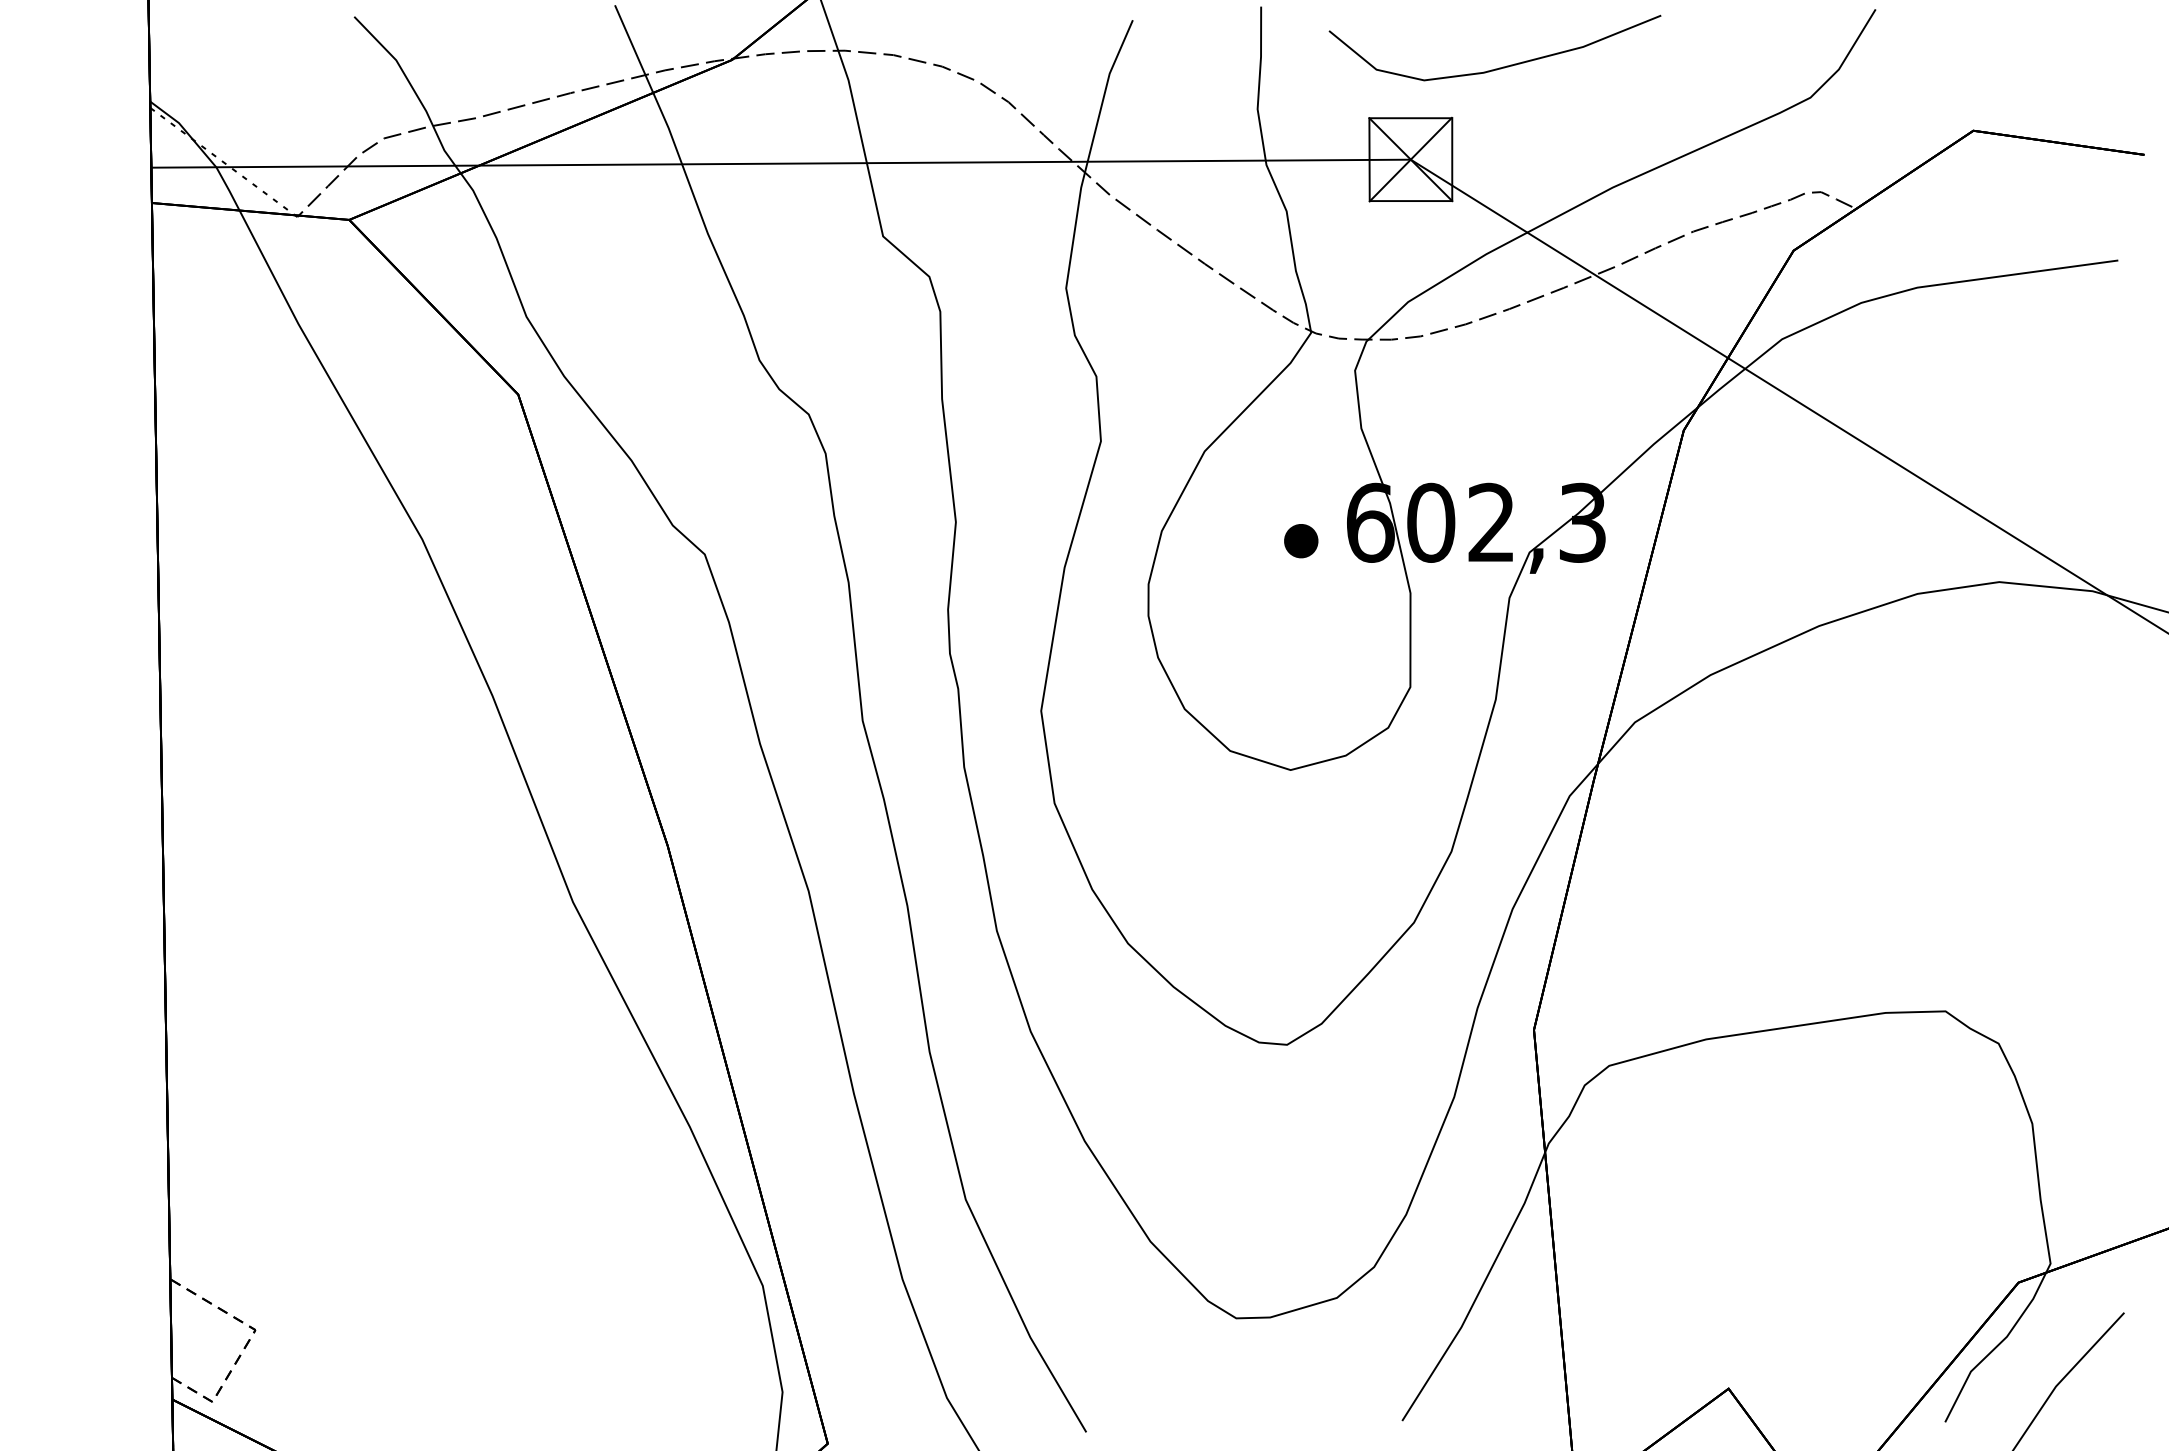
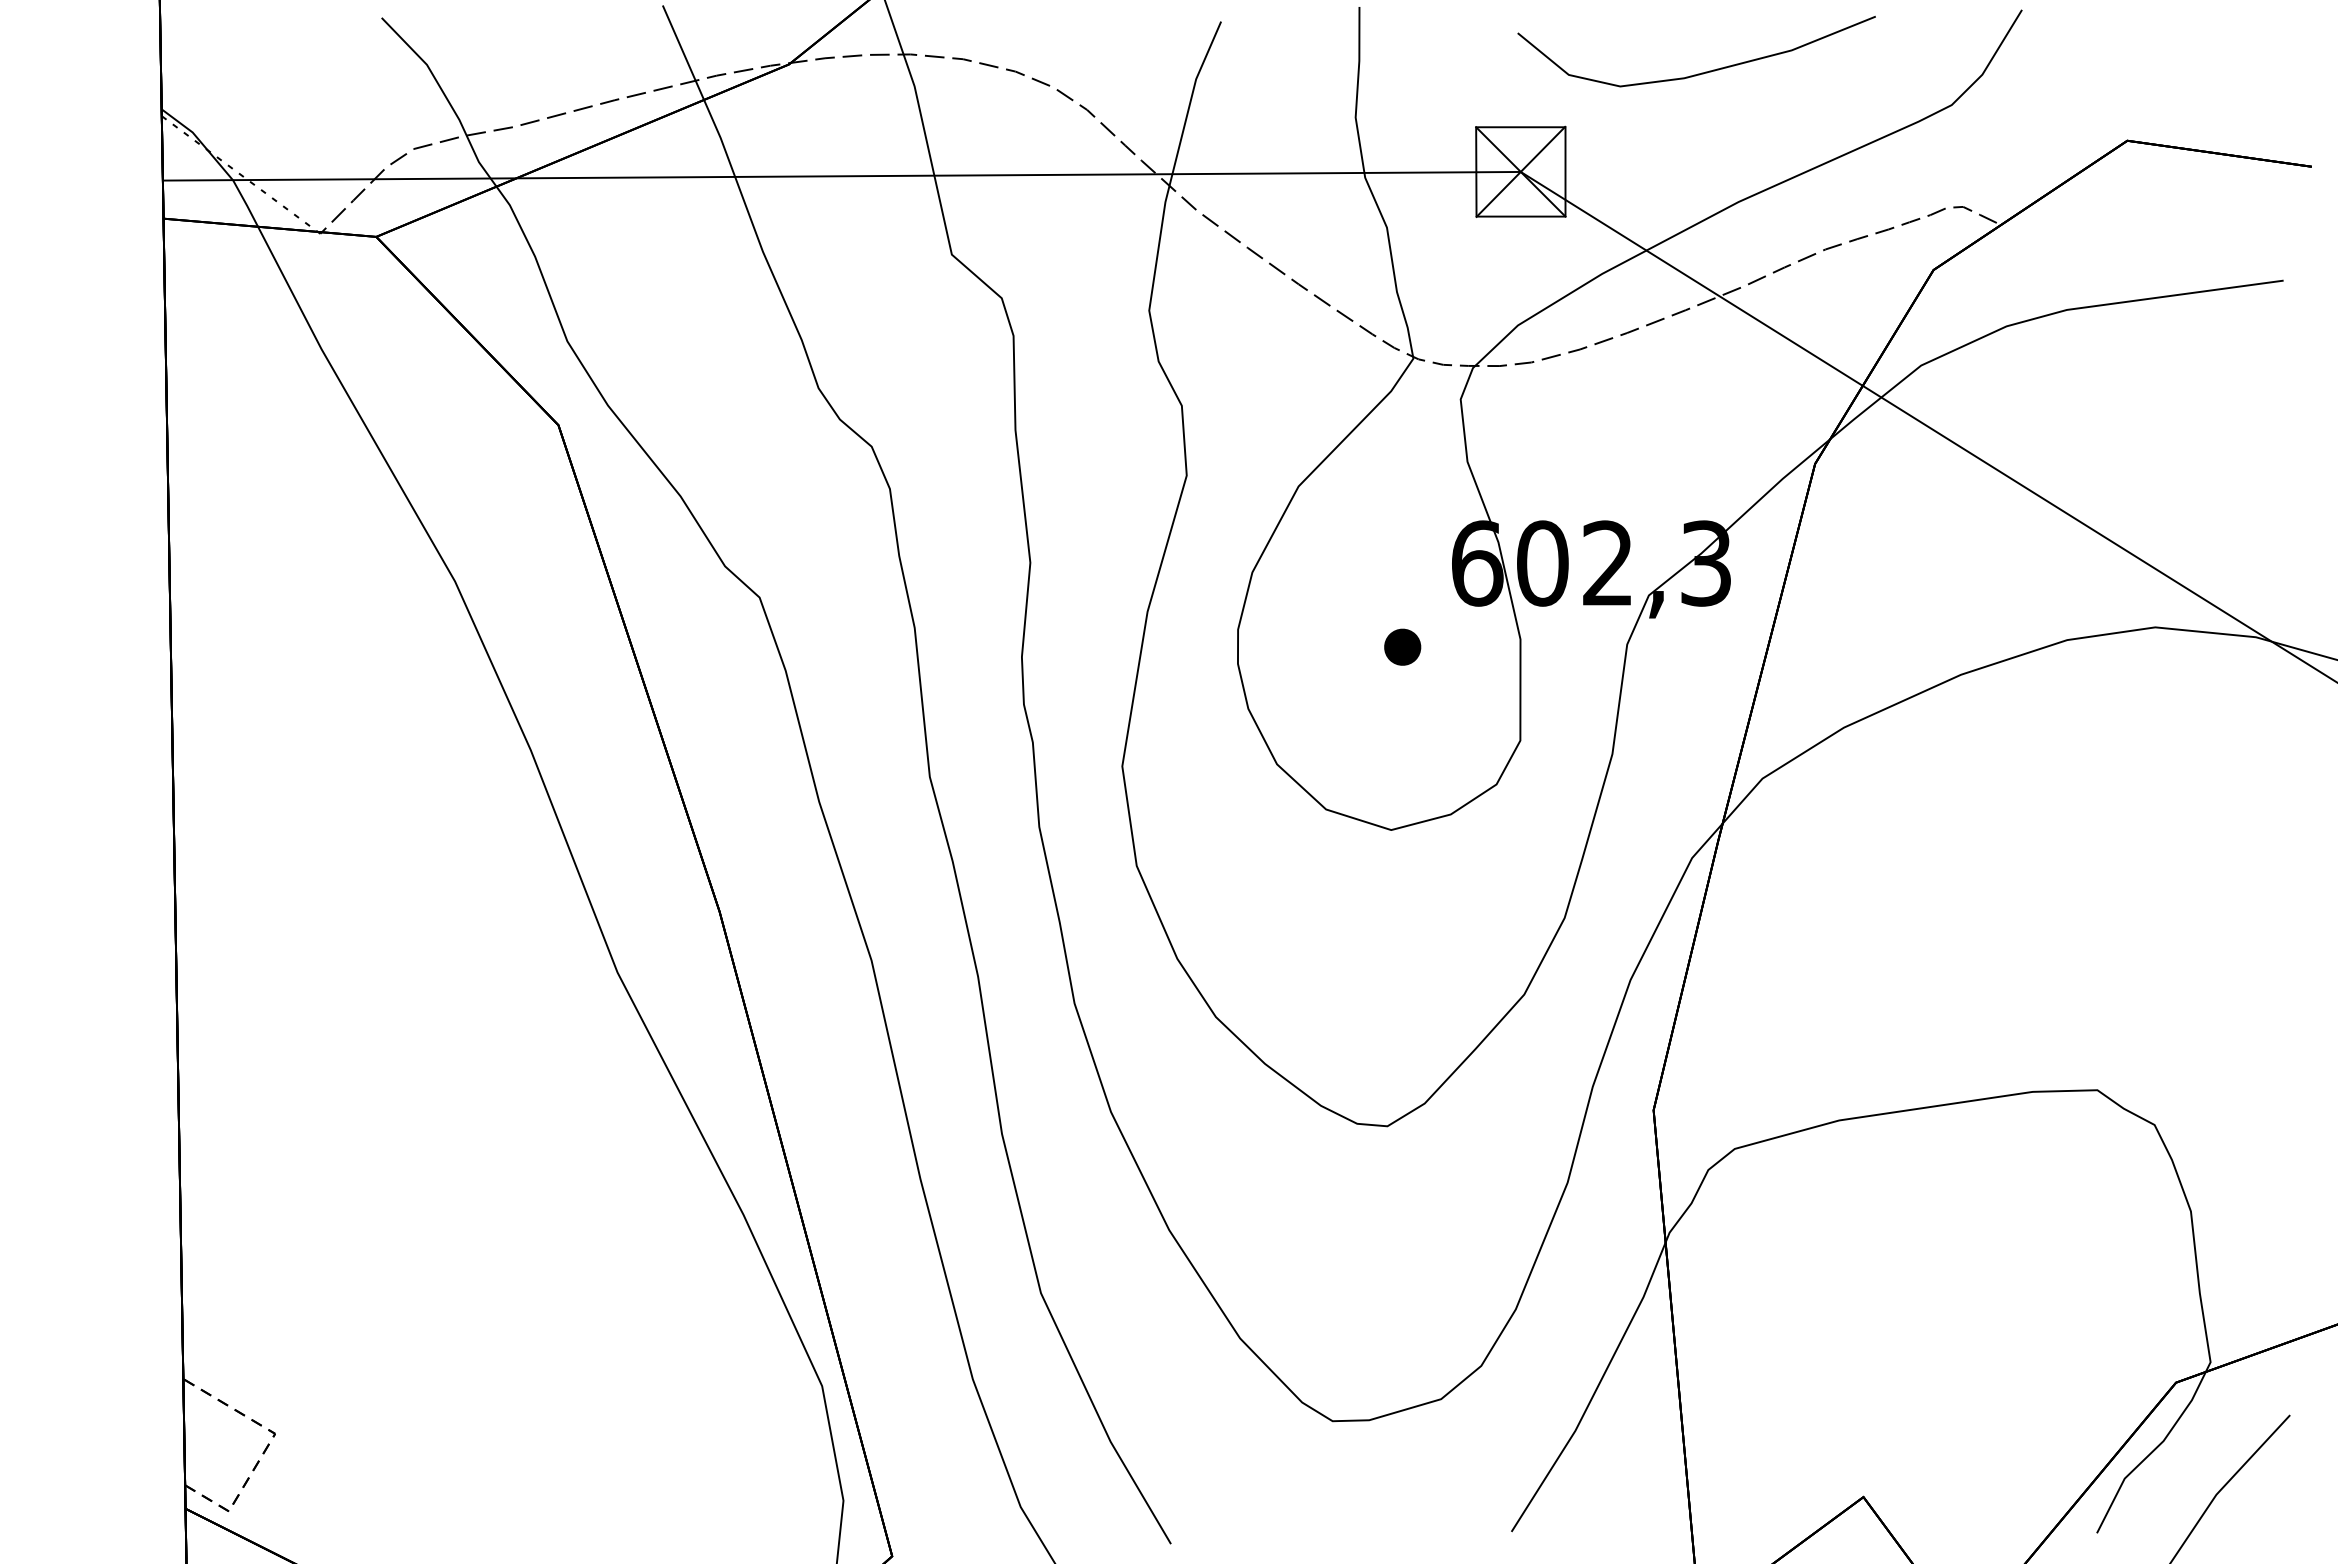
curve: (1499, 67) -> (1701, 72), moved
part: (1301, 540) -> (1402, 646), moved

